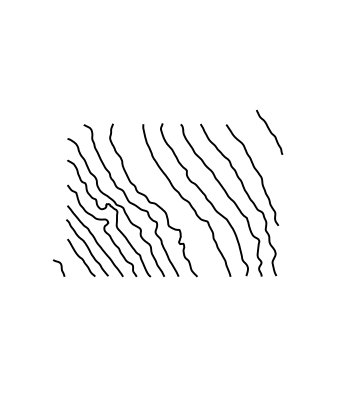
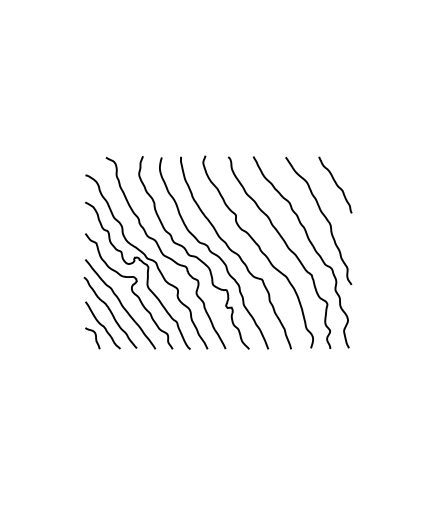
curve: (269, 131) -> (335, 184), moved
curve: (169, 200) -> (214, 253), added
curve: (61, 268) -> (95, 338), moved

